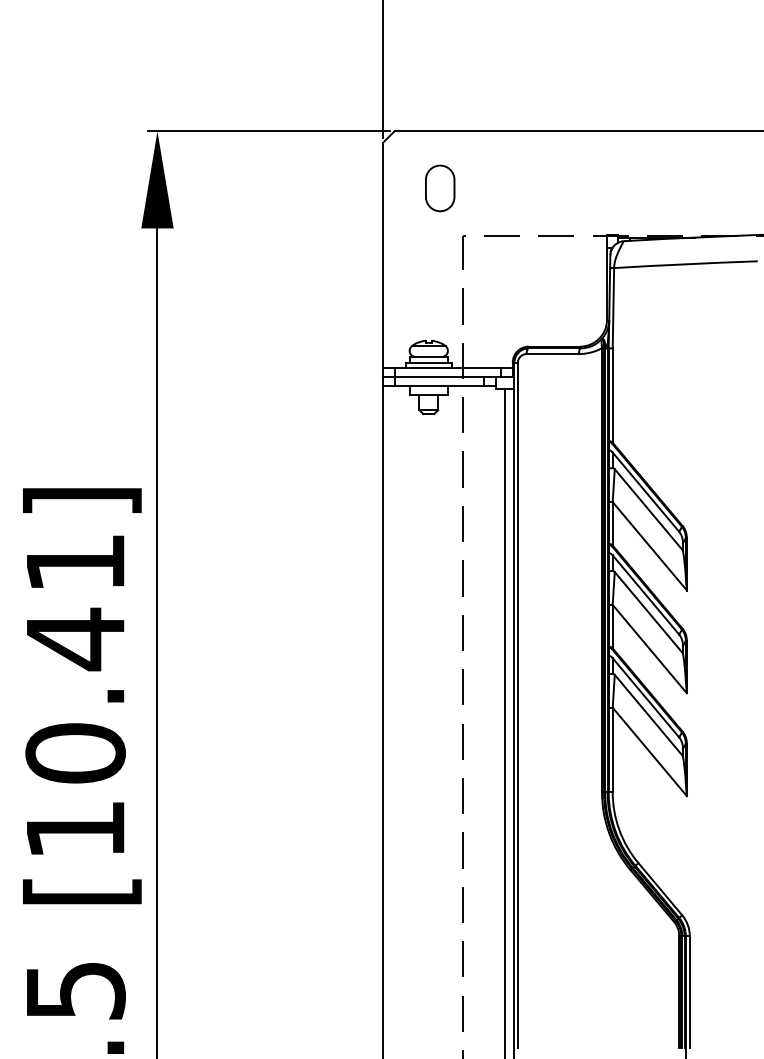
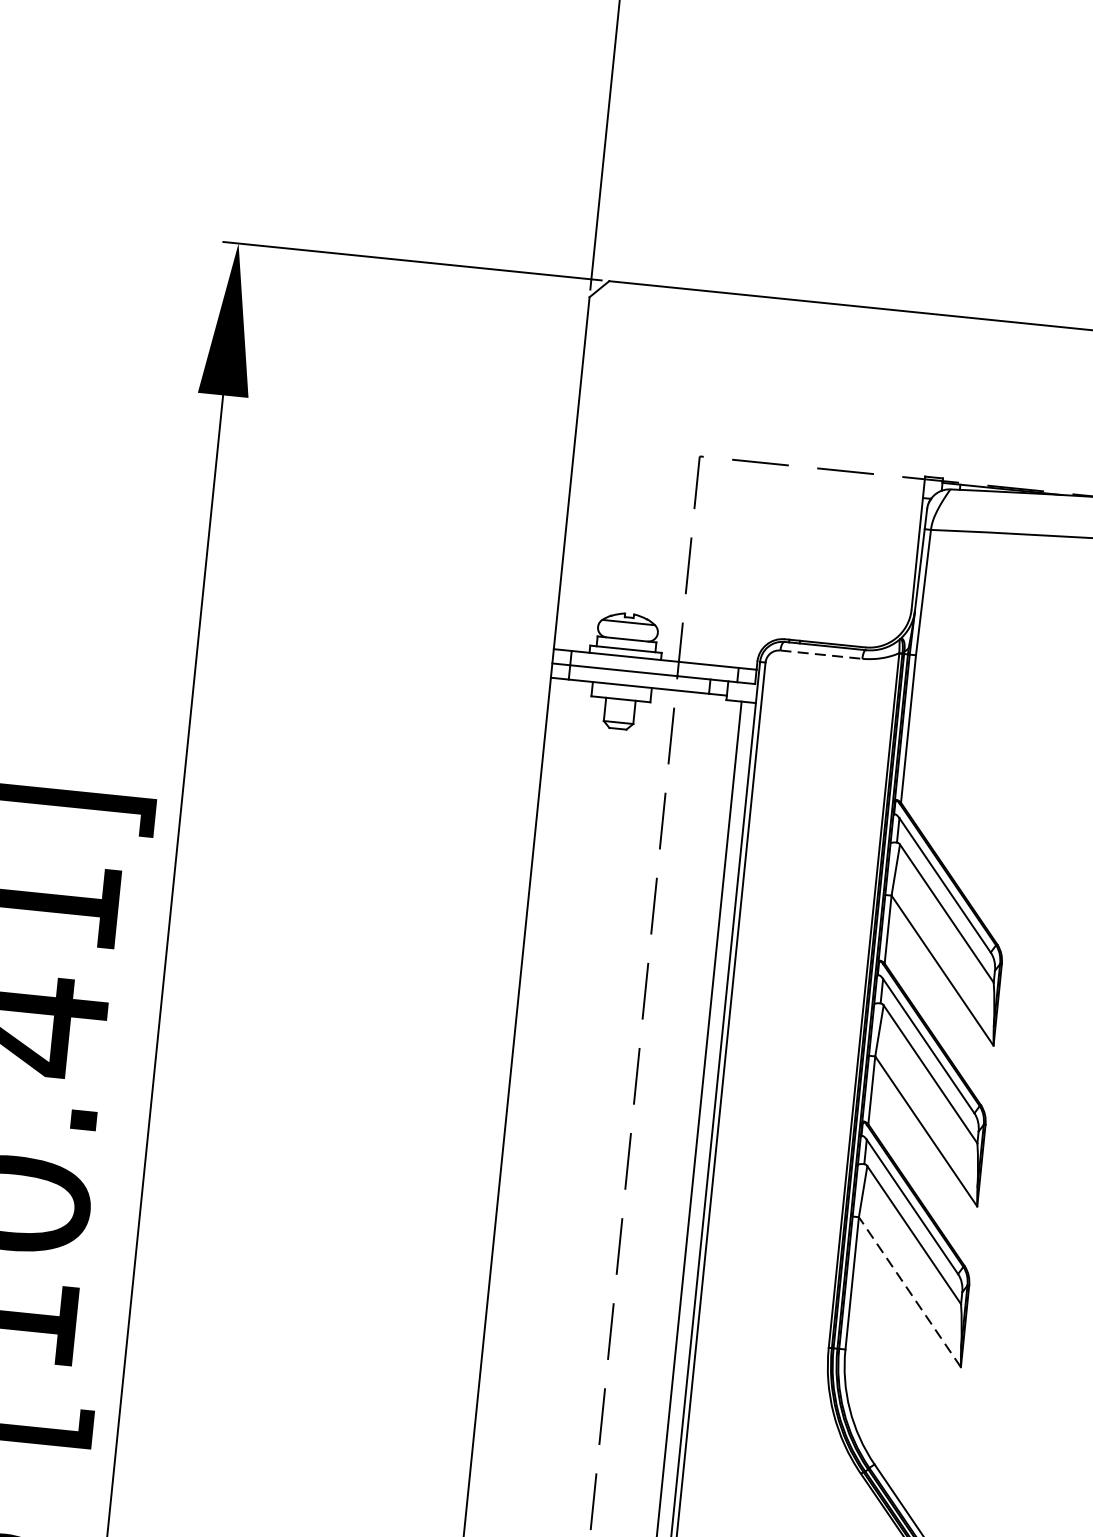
part: (440, 188) -> (672, 377), removed
line: (553, 354) -> (822, 655), solid -> dashed
line: (649, 751) -> (909, 1291), solid -> dashed

